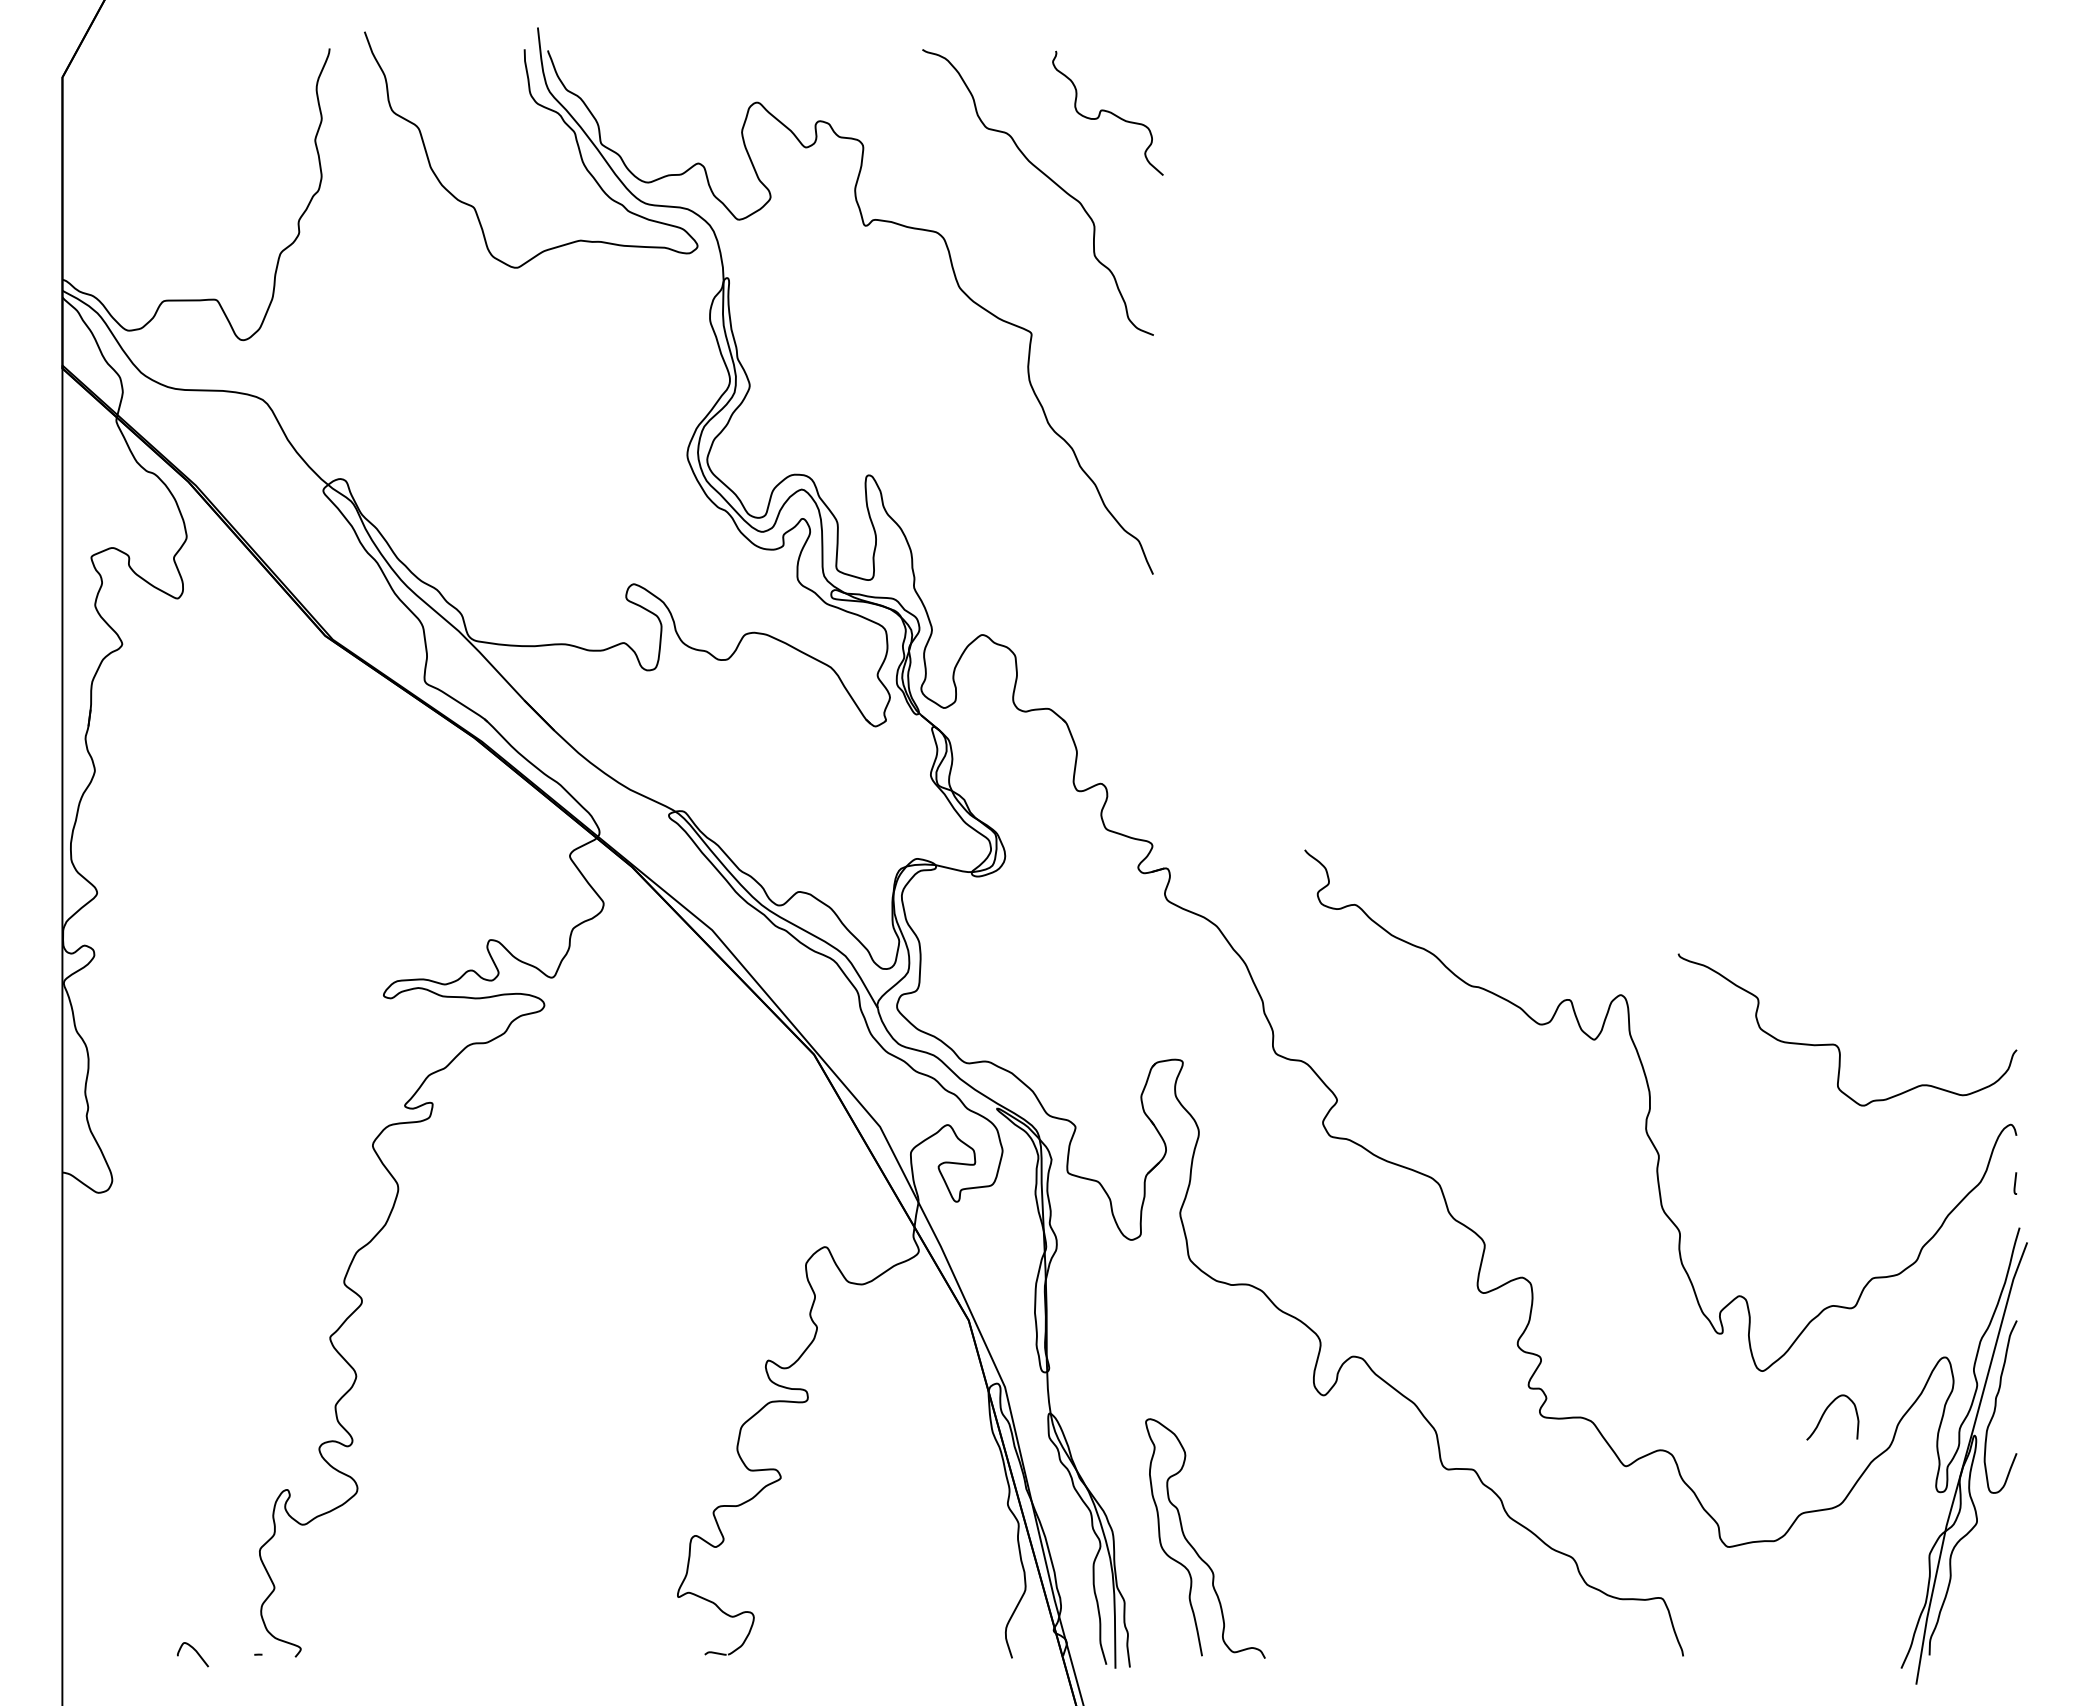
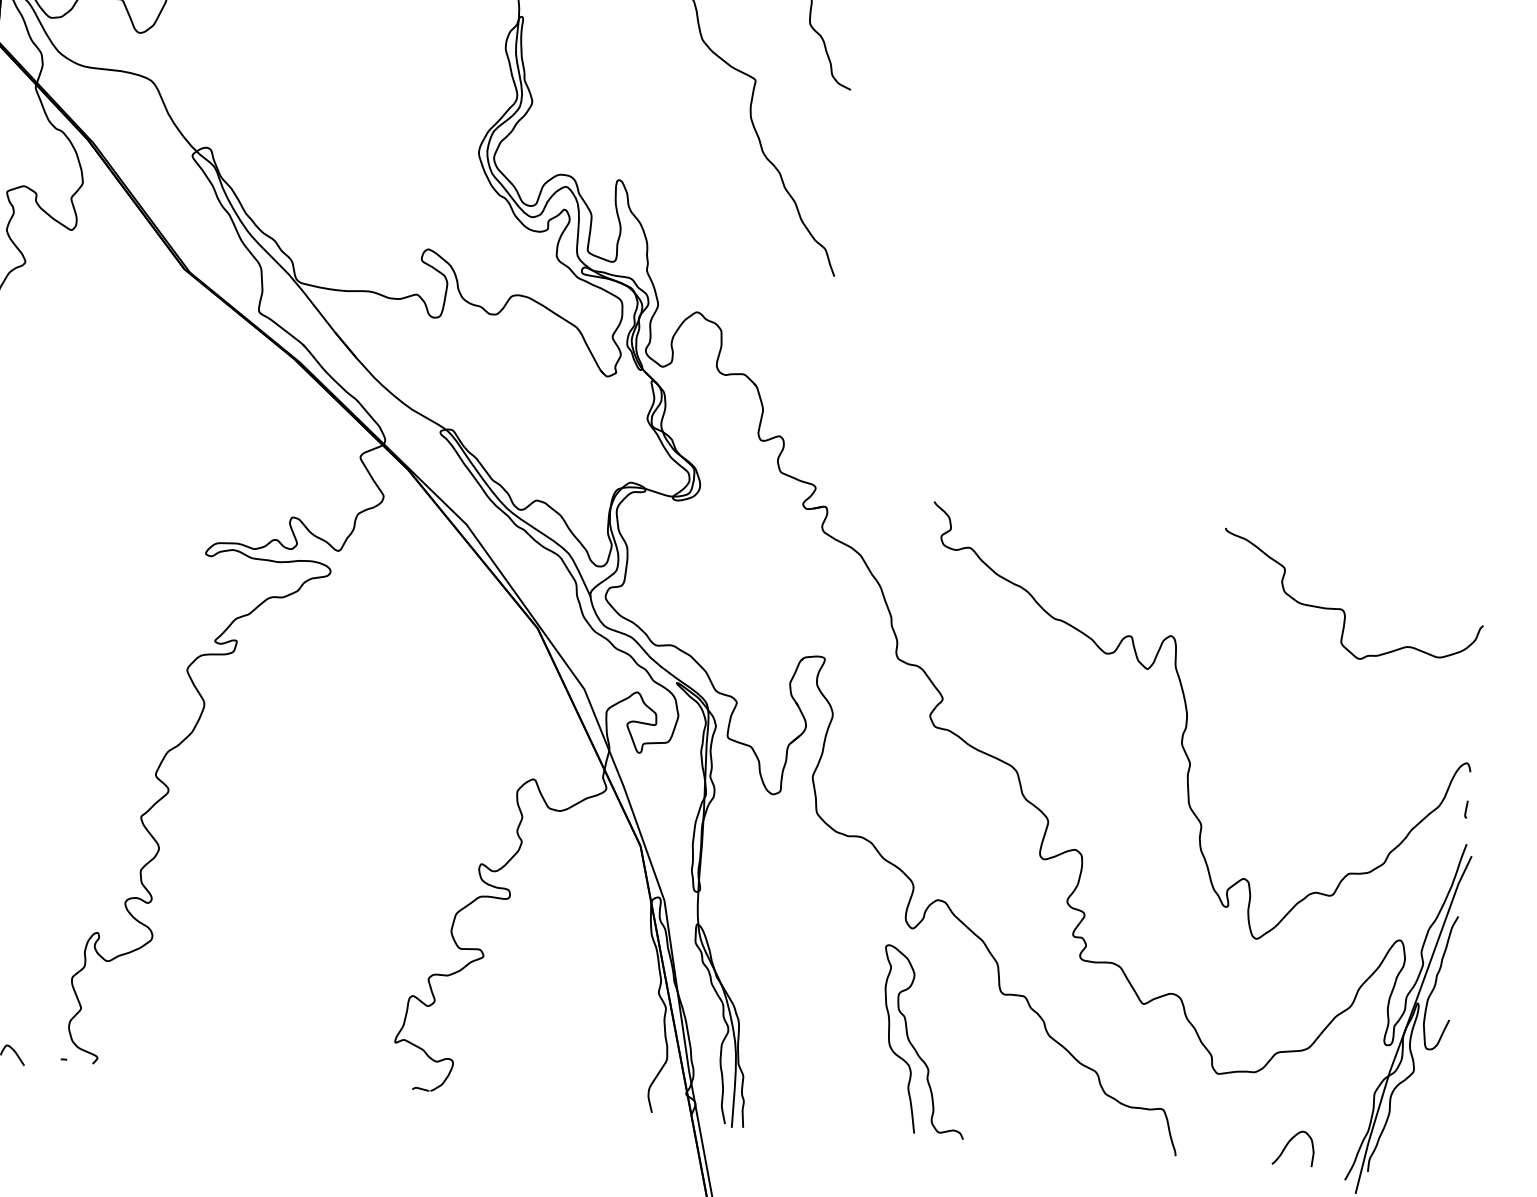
curve: (1836, 1044) -> (1342, 609), moved
curve: (1824, 1414) -> (1287, 1145), moved
curve: (1192, 1545) -> (914, 1046), moved

